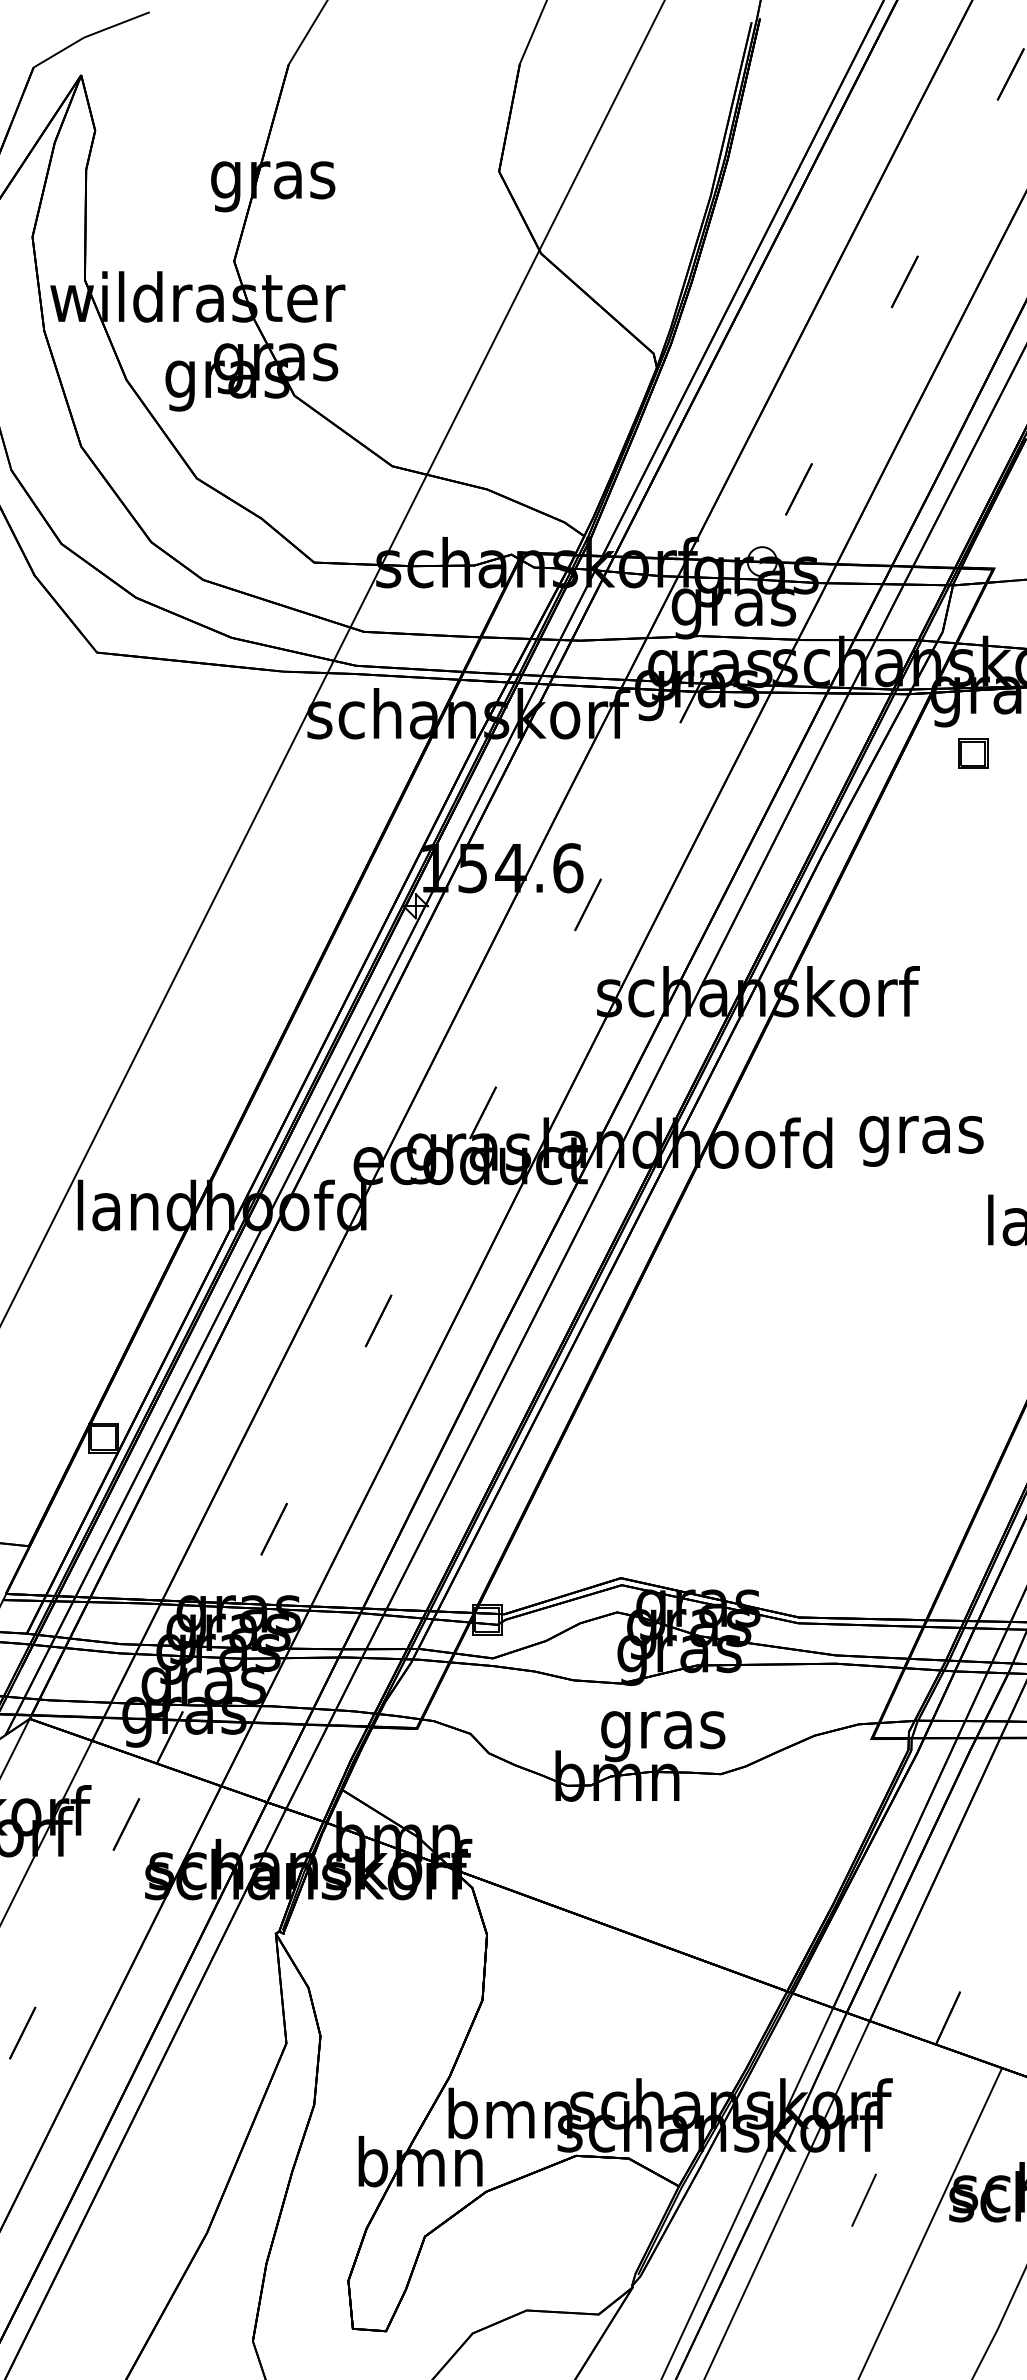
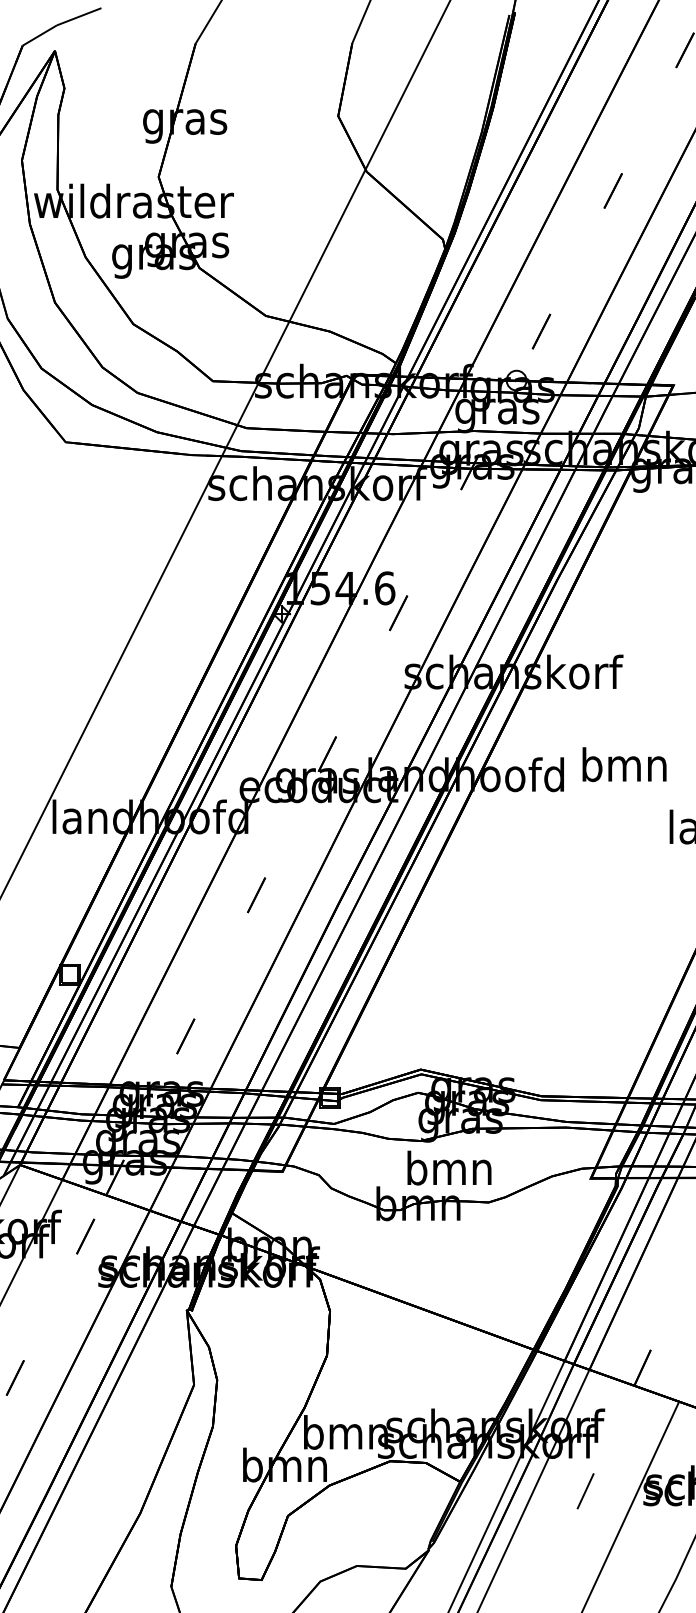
part: (973, 753) -> (659, 510), removed
text: (921, 1133) -> (624, 768), gras -> bmn
text: (663, 1729) -> (449, 1172), gras -> bmn

